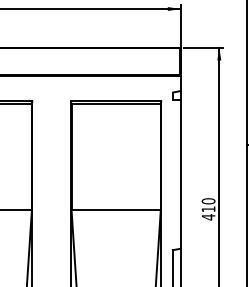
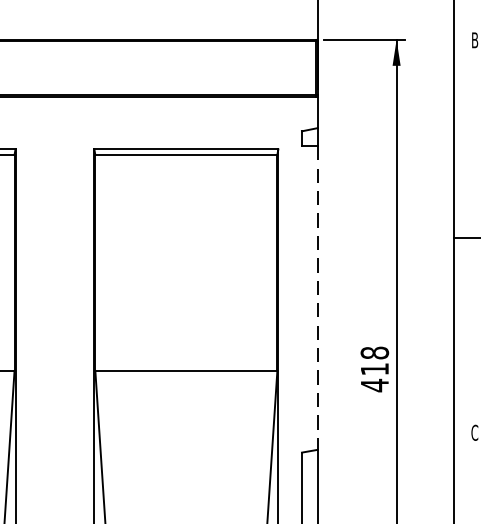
line: (180, 174) -> (317, 298), solid -> dashed
text: (208, 201) -> (374, 353), 410 -> 418

